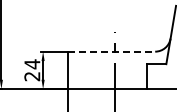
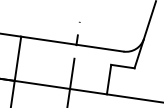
line: (112, 51) -> (73, 44), dashed -> solid

